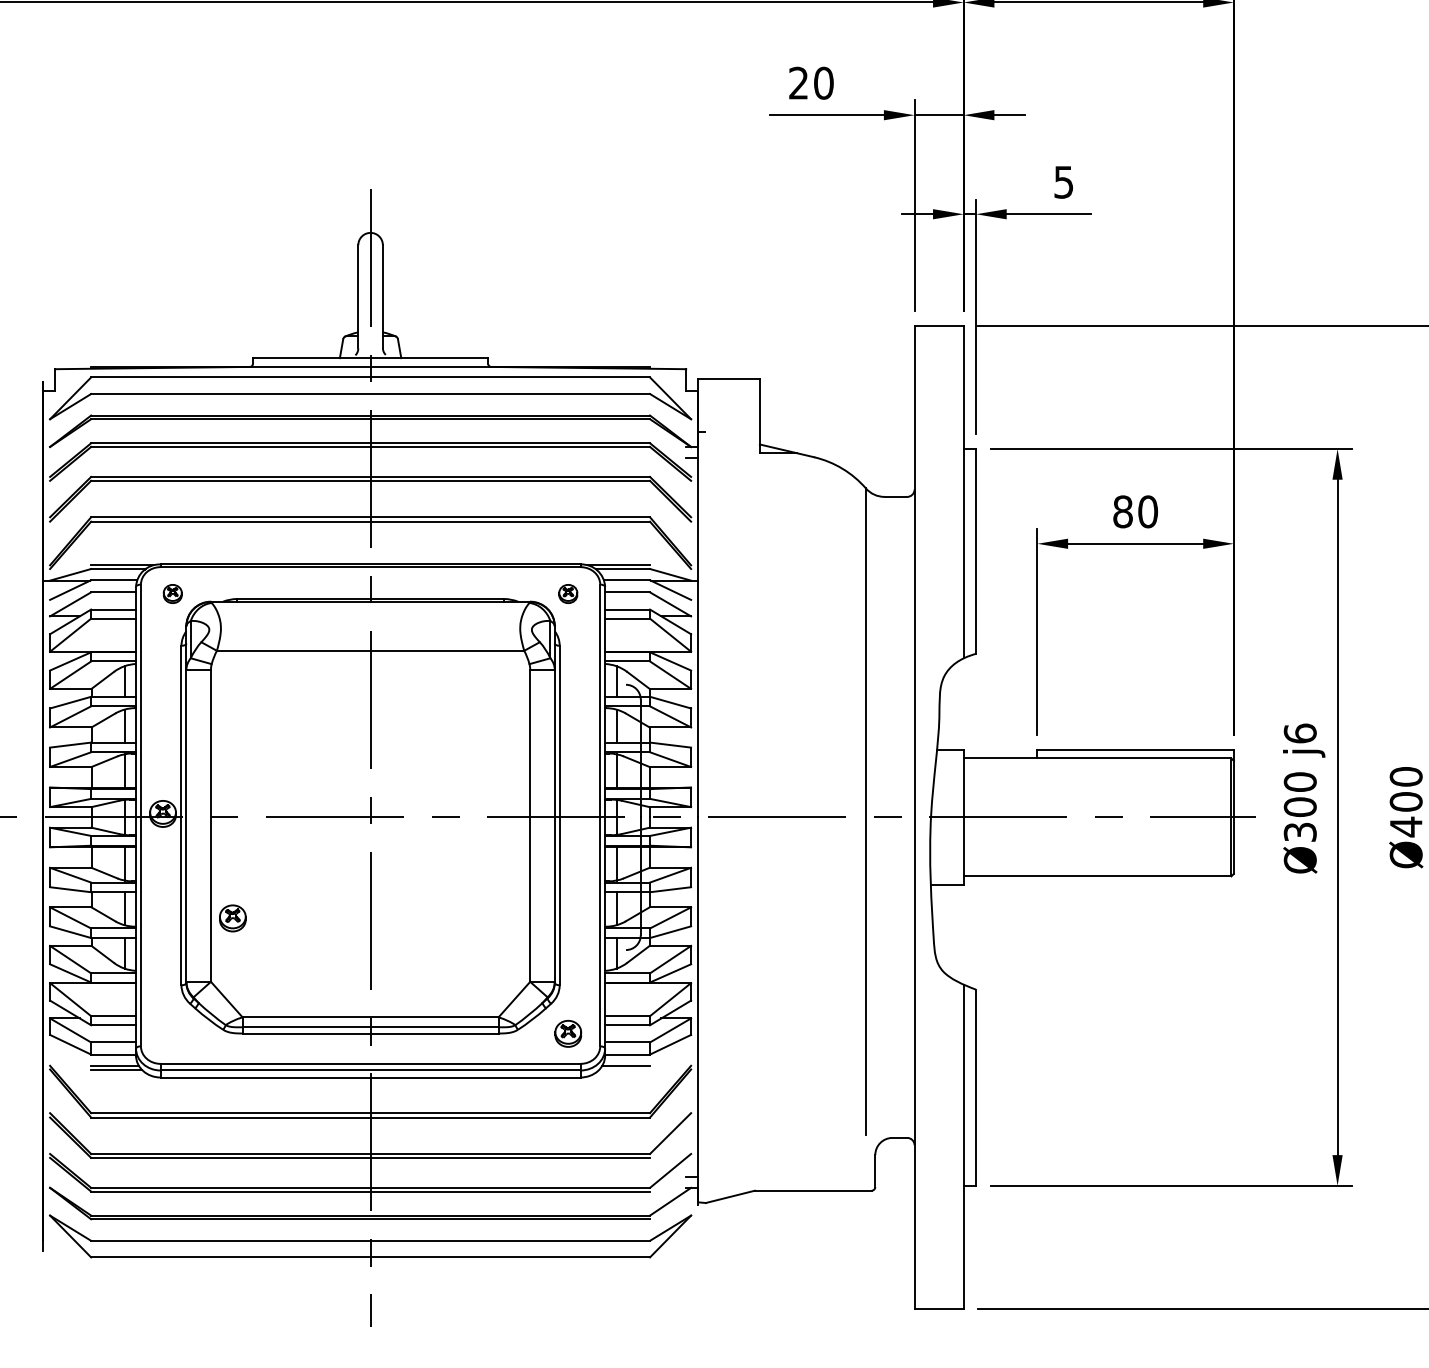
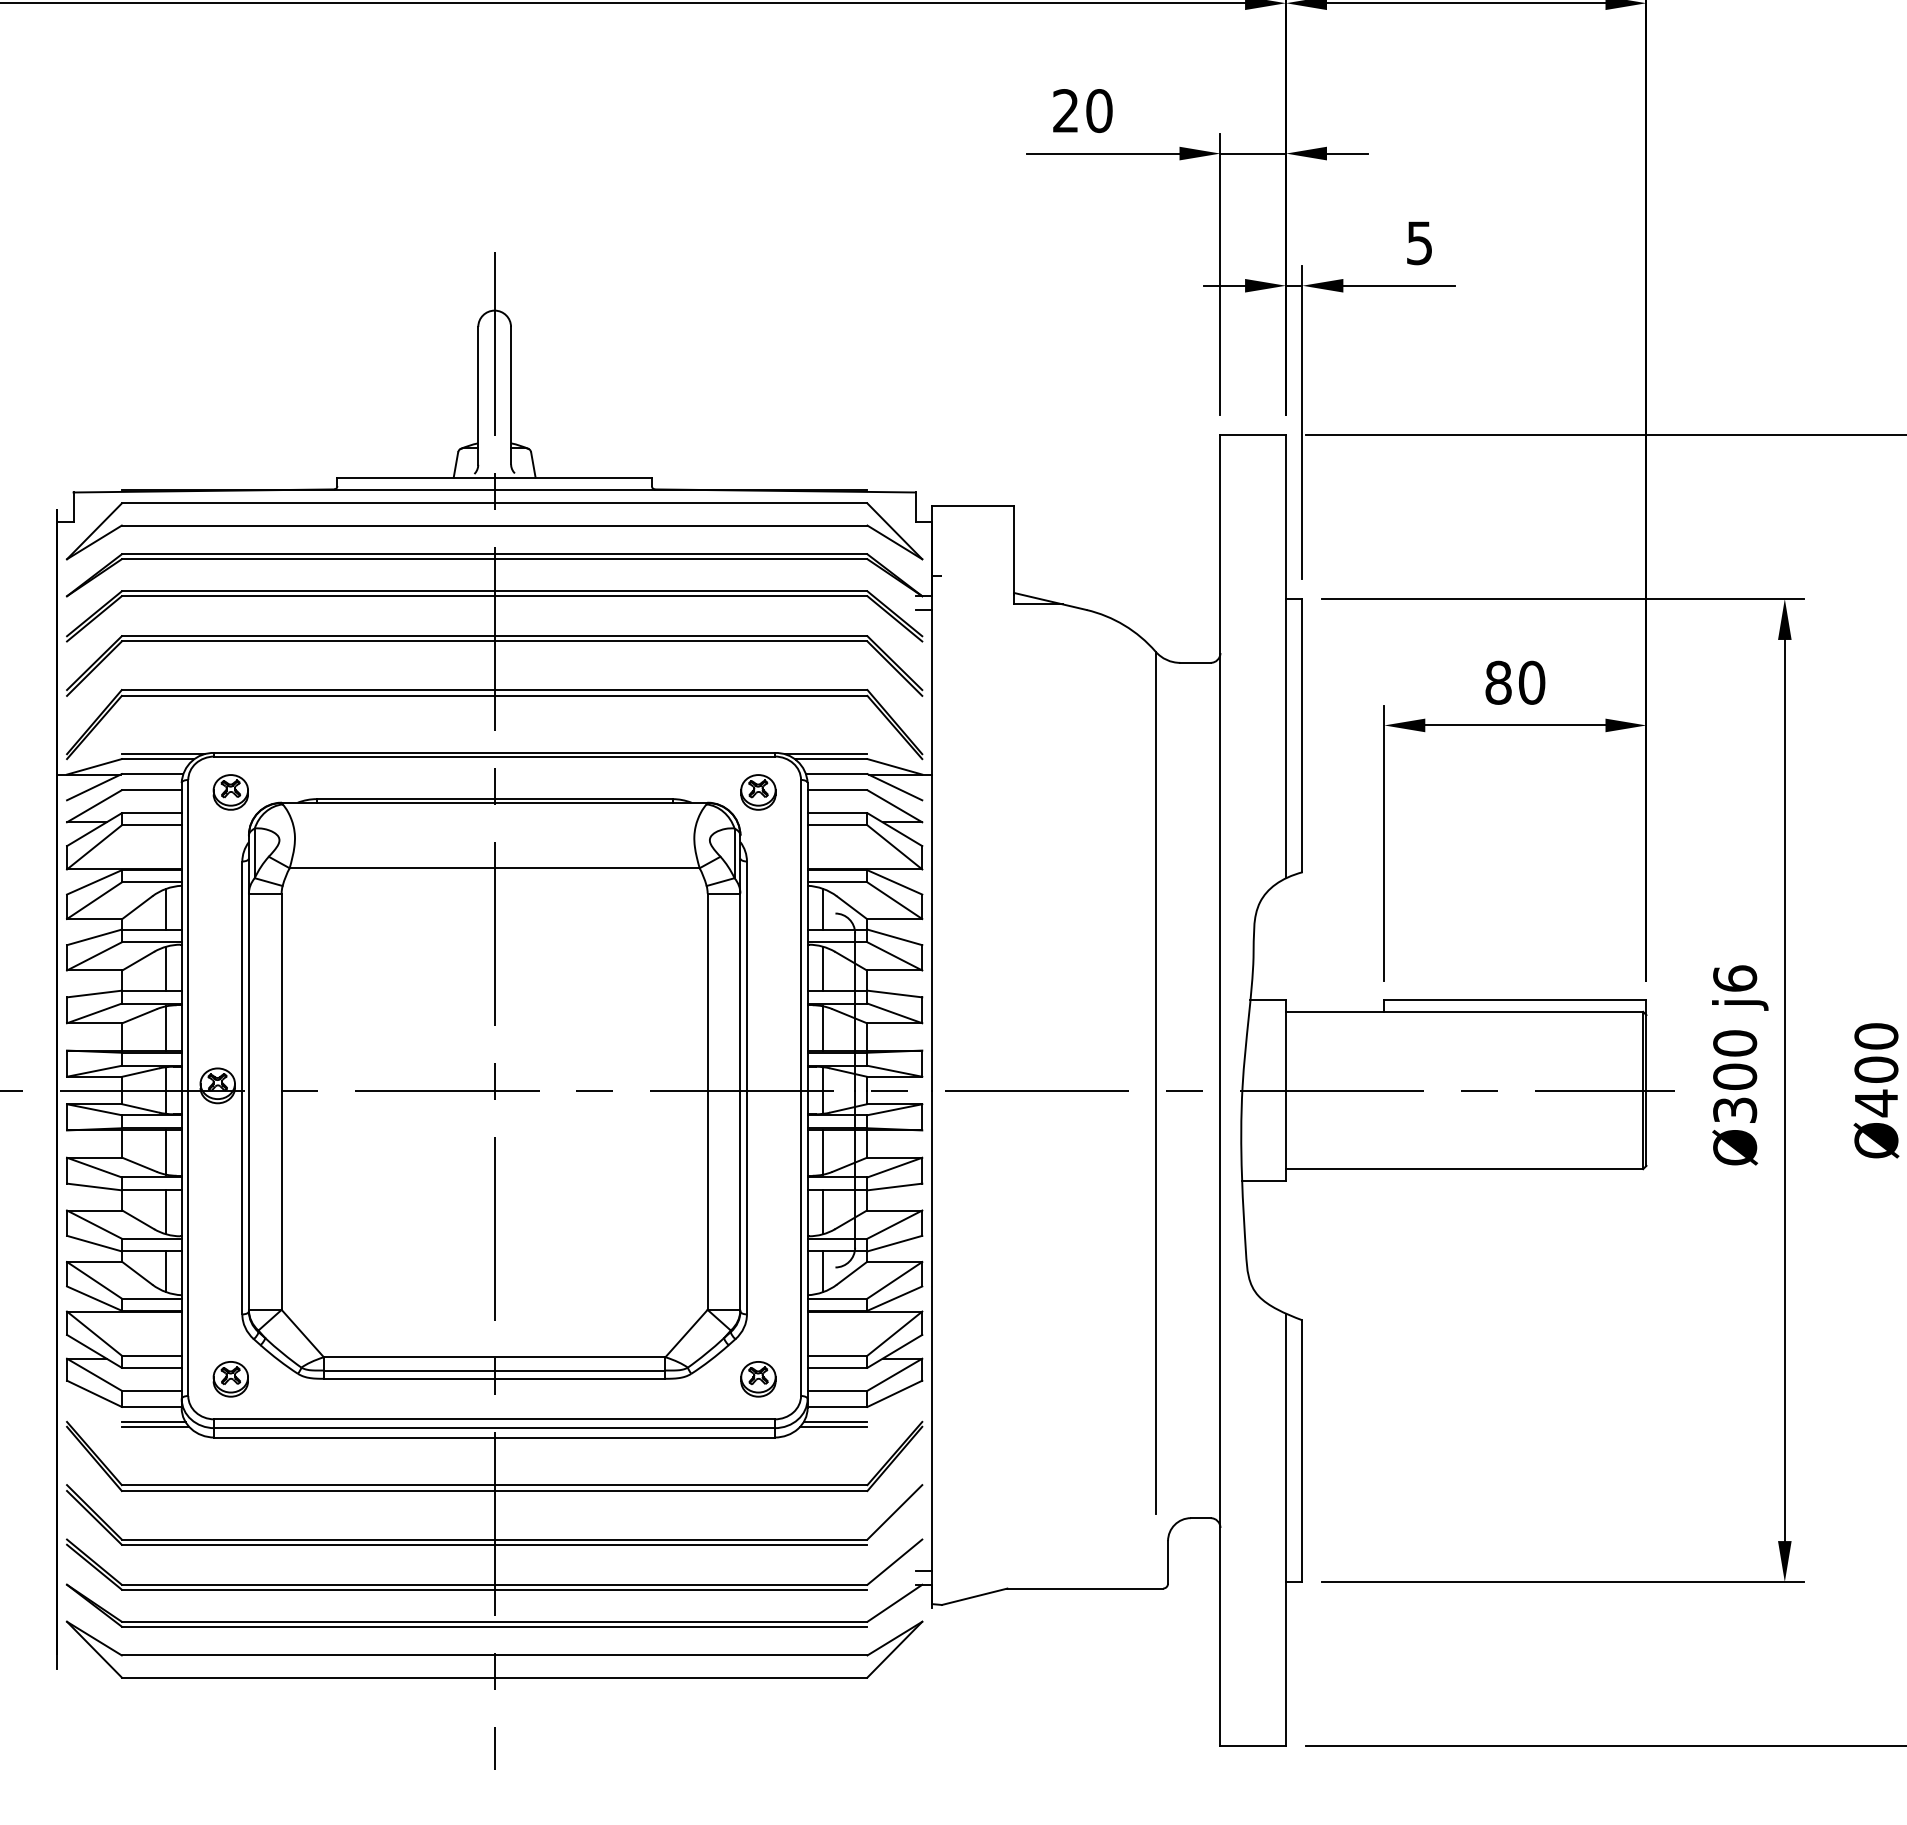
part: (172, 594) -> (230, 792), size x1.43
part: (568, 594) -> (758, 792), size x1.43
part: (232, 918) -> (230, 1379), moved
line: (624, 1069) -> (833, 1426), added

